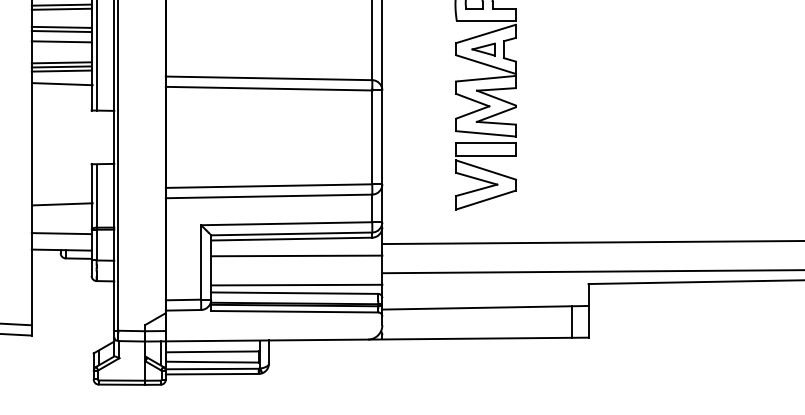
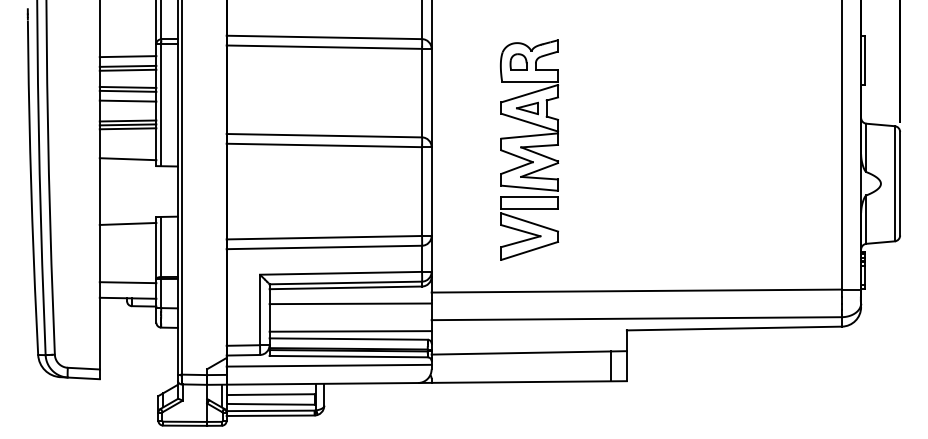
line: (62, 84) -> (127, 159), moved
line: (62, 203) -> (127, 223), moved
line: (273, 321) -> (328, 365), added

